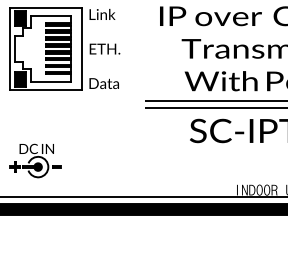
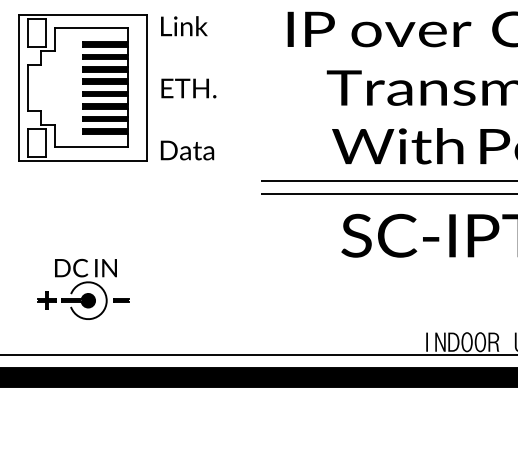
fill: (20, 17) -> (36, 31), removed
fill: (20, 79) -> (36, 143), removed
part: (35, 160) -> (83, 288), moved

